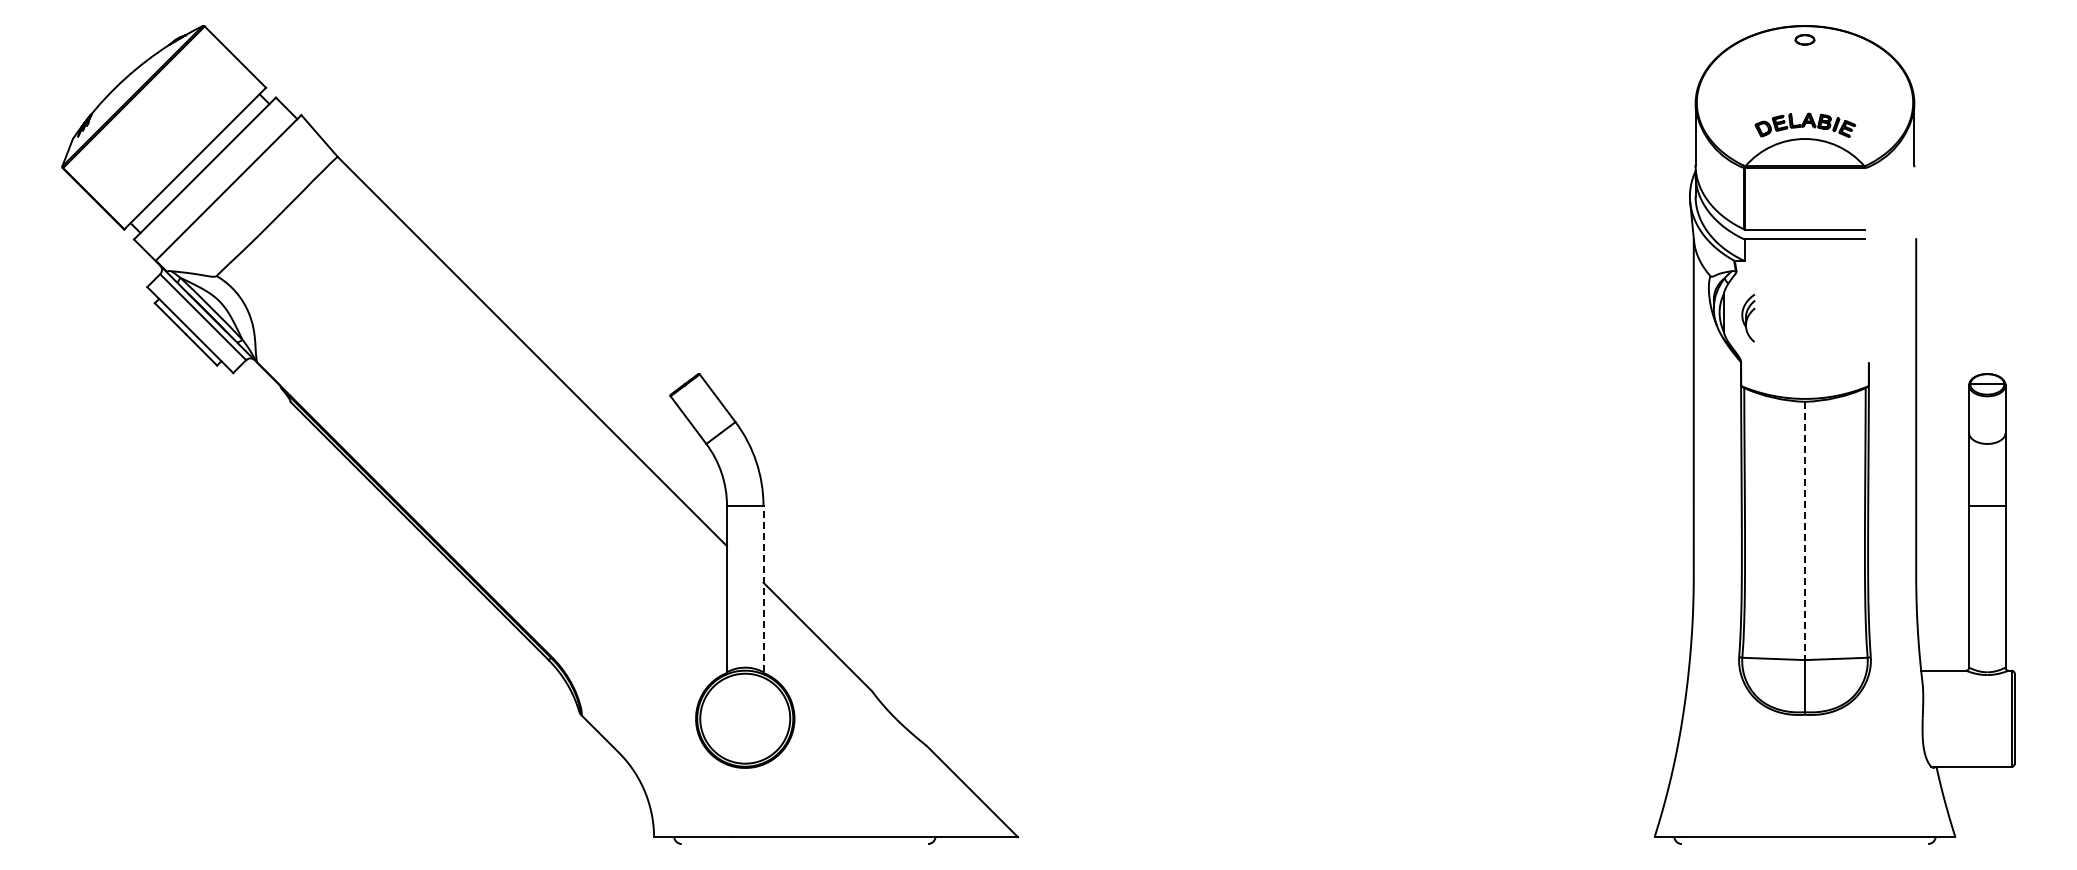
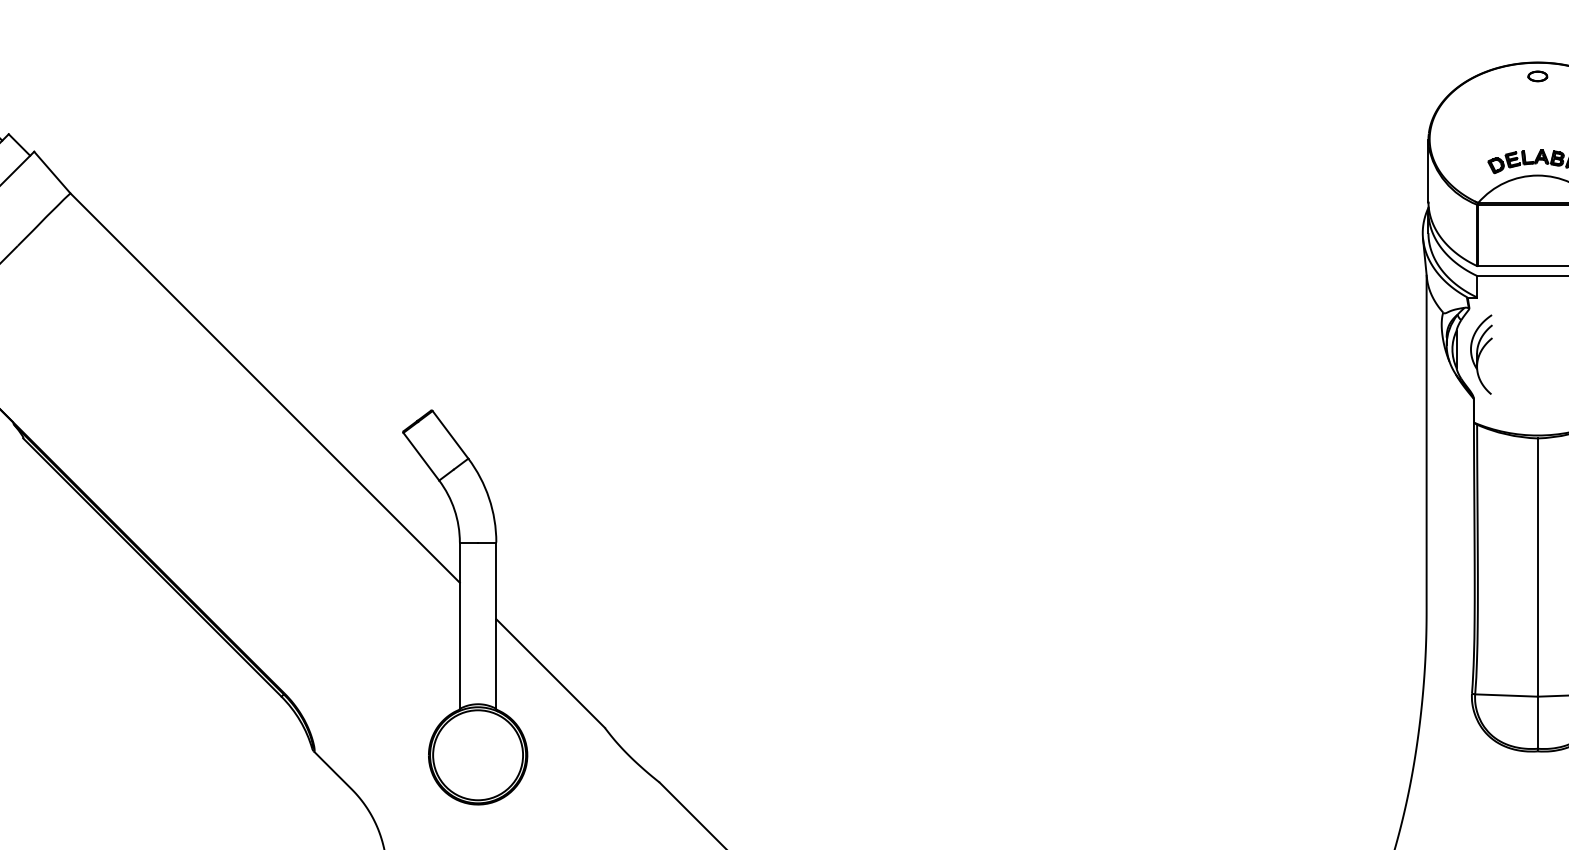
part: (1748, 318) -> (1481, 355), size x1.67
line: (1805, 531) -> (1538, 568), dashed -> solid
line: (763, 588) -> (496, 625), dashed -> solid

